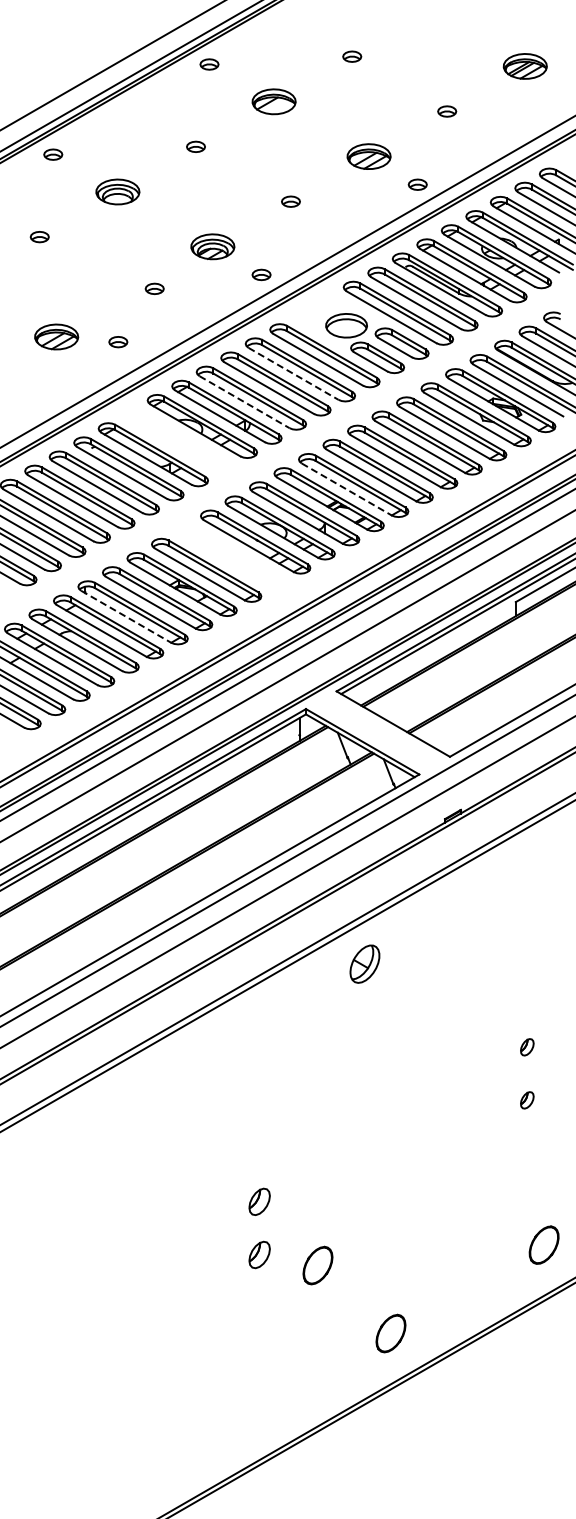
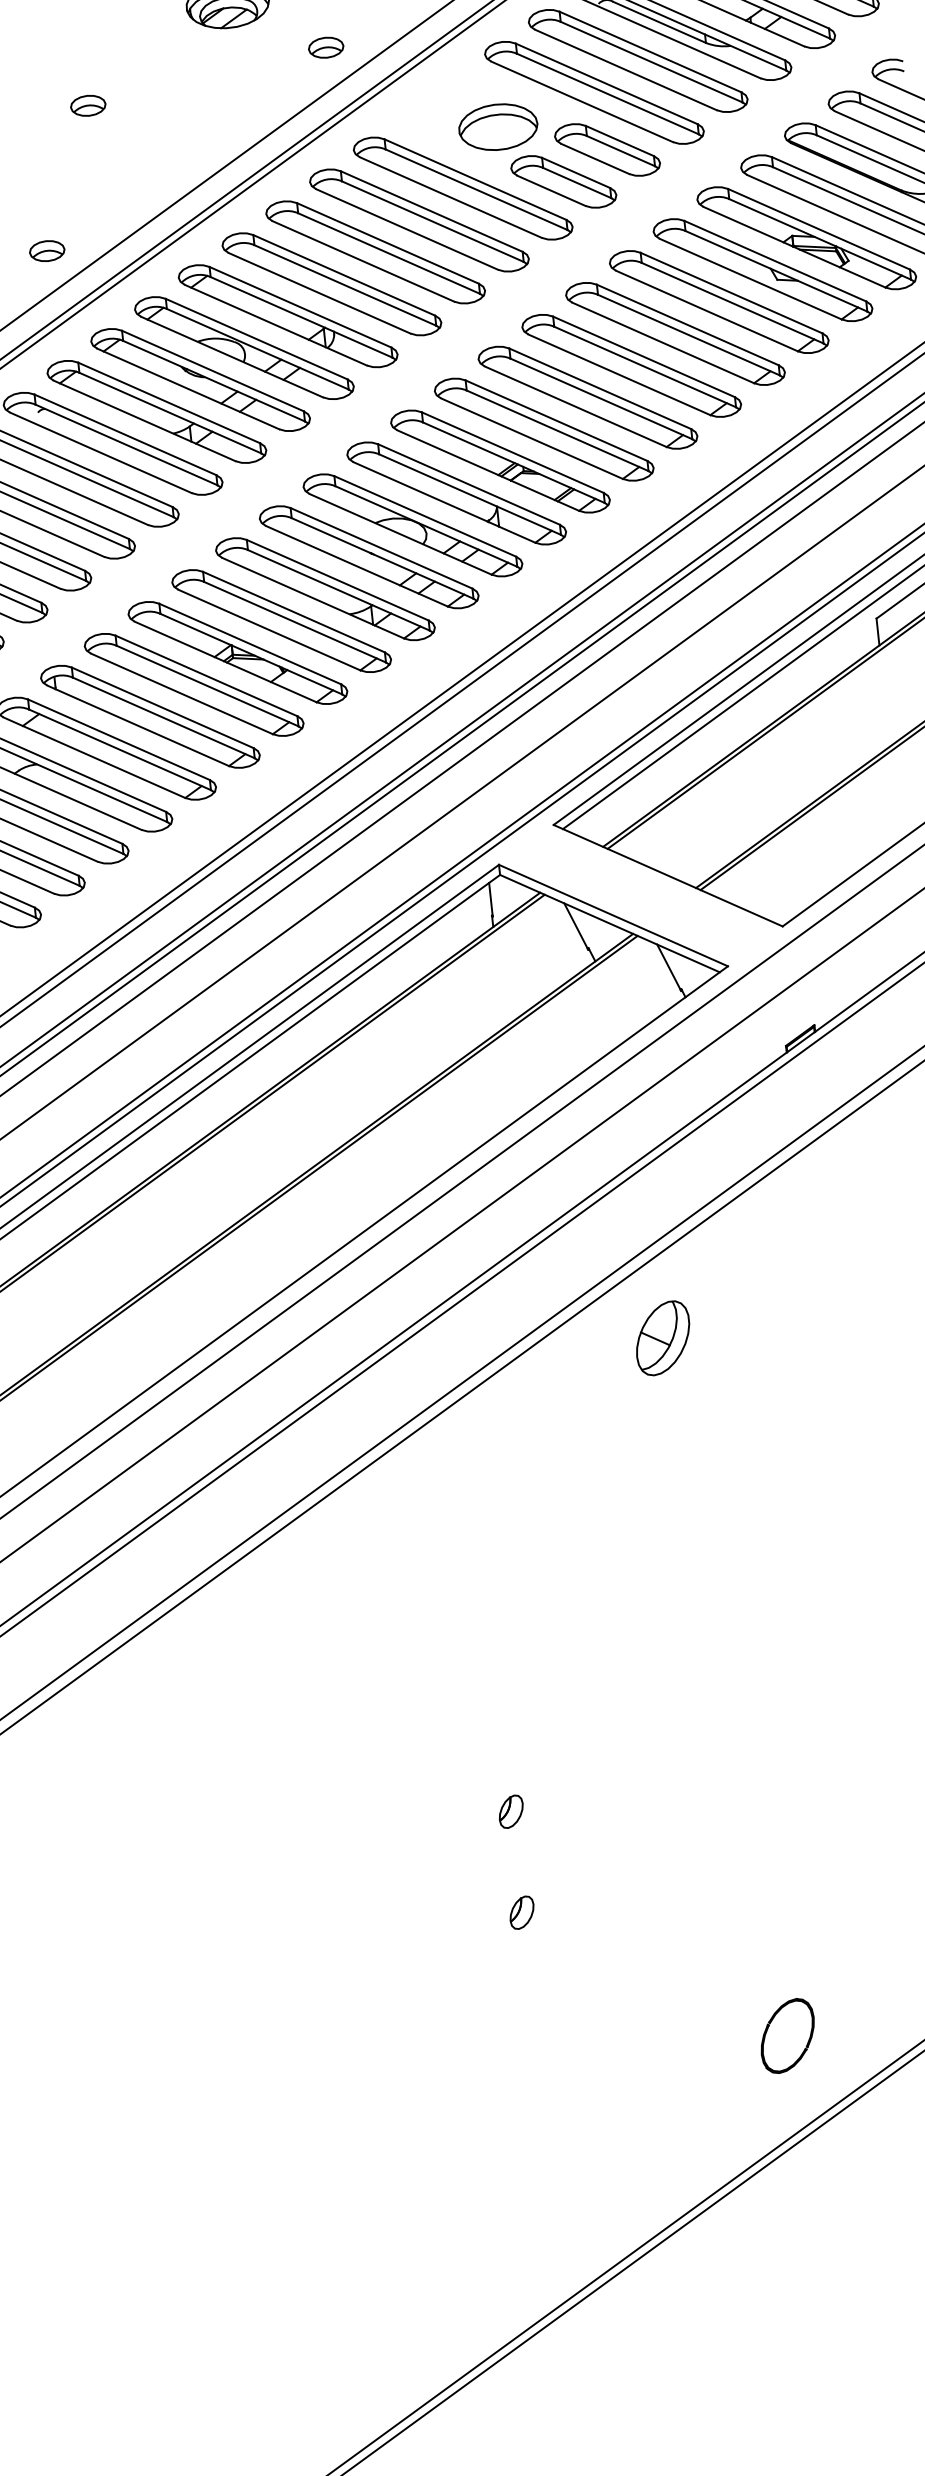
part: (154, 288) -> (87, 105), moved
part: (118, 342) -> (47, 251), moved
line: (293, 373) -> (406, 228), dashed -> solid
line: (244, 402) -> (319, 293), dashed -> solid
part: (177, 440) -> (199, 379), added
line: (346, 489) -> (531, 438), dashed -> solid
part: (230, 555) -> (324, 587), added
line: (126, 616) -> (138, 725), dashed -> solid
part: (259, 1201) -> (510, 1811), size x0.62
part: (259, 1254) -> (521, 1912), size x0.62
part: (317, 1265) -> (634, 1921), removed

